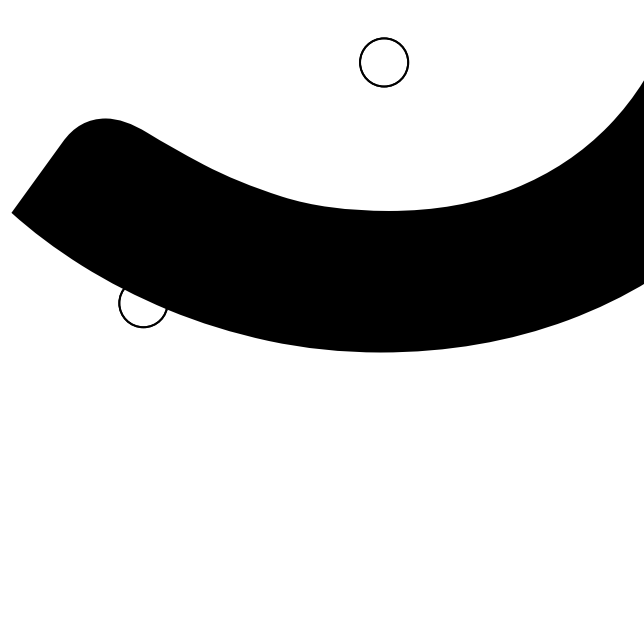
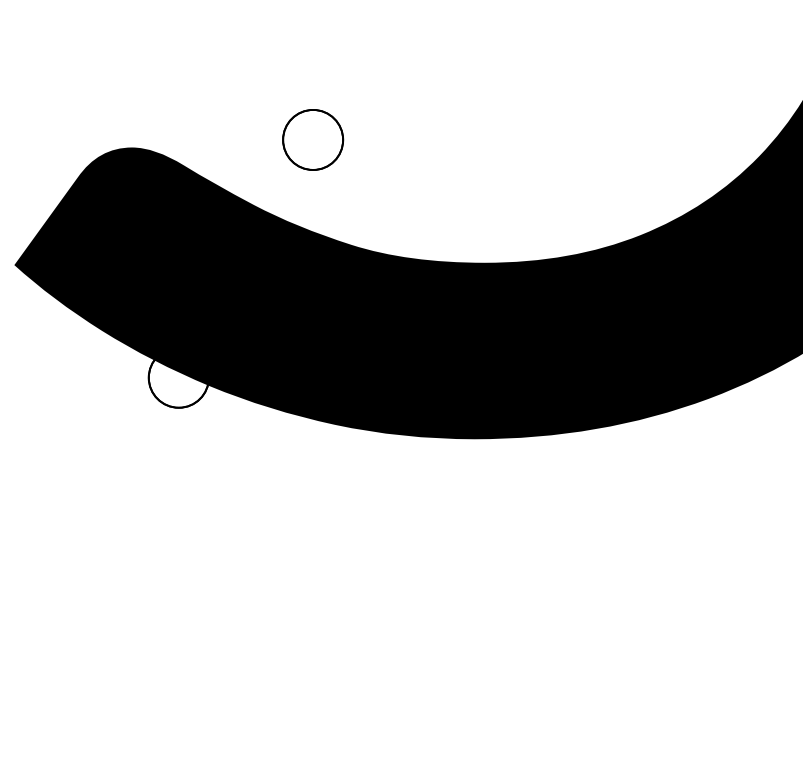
part: (384, 62) -> (313, 140), moved

